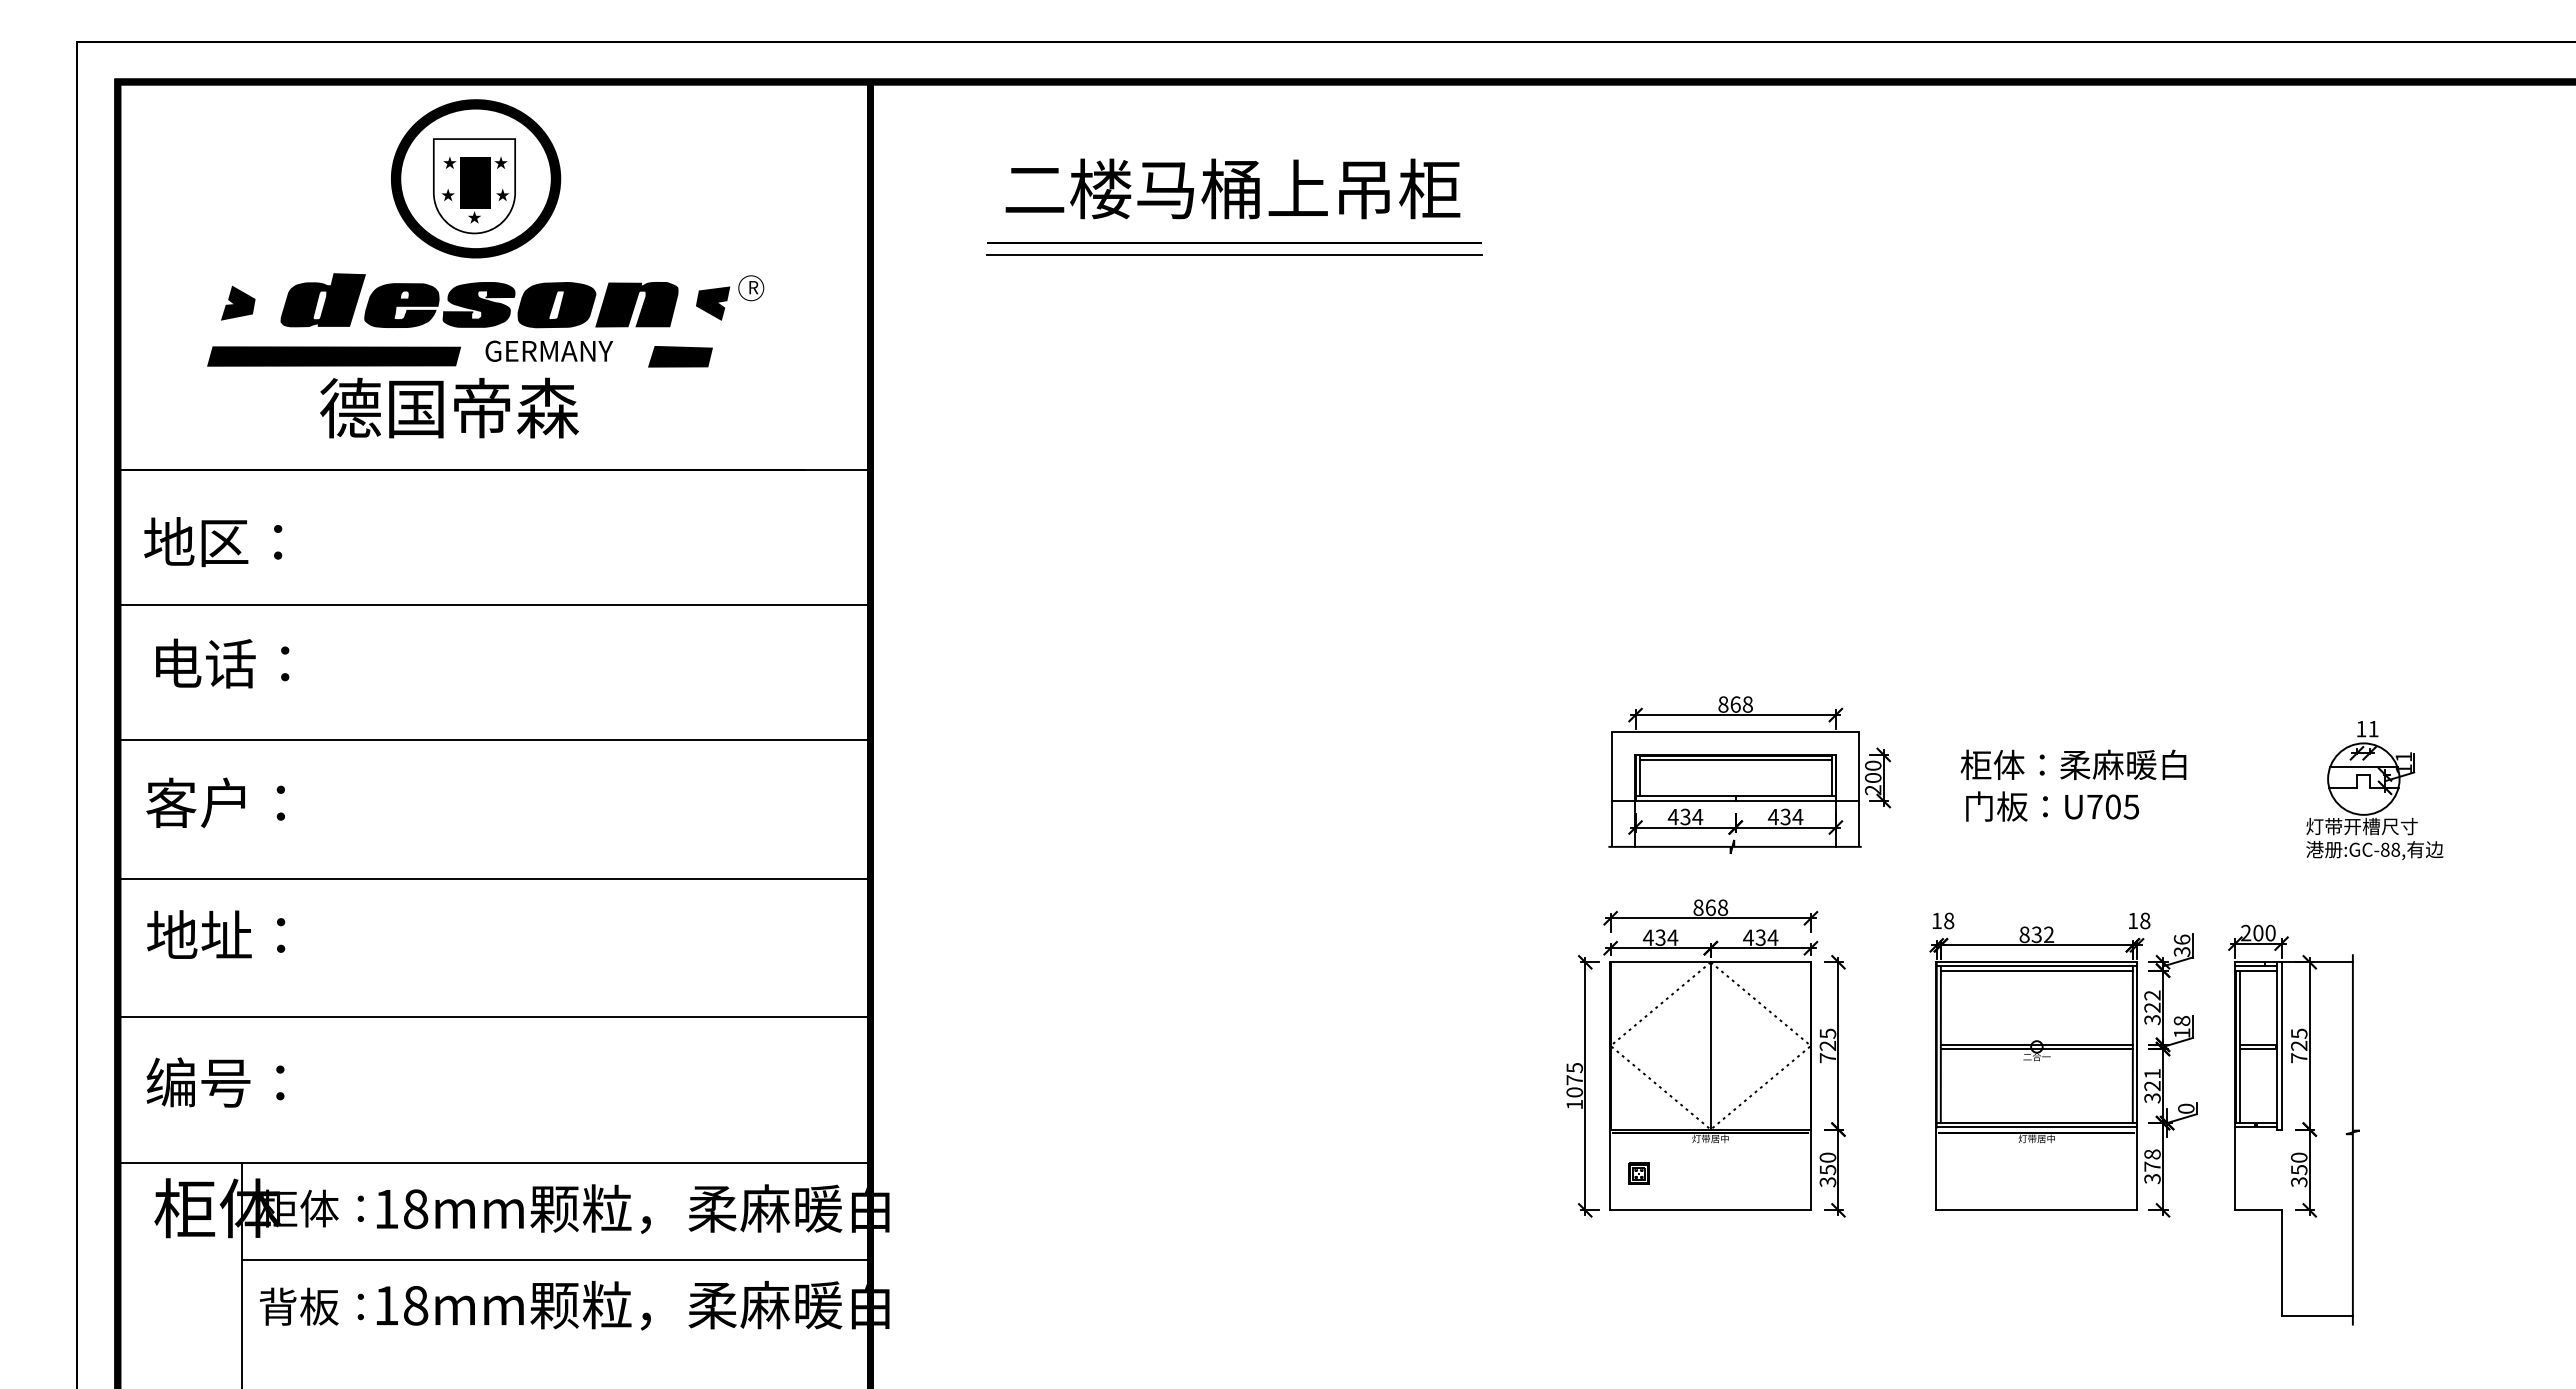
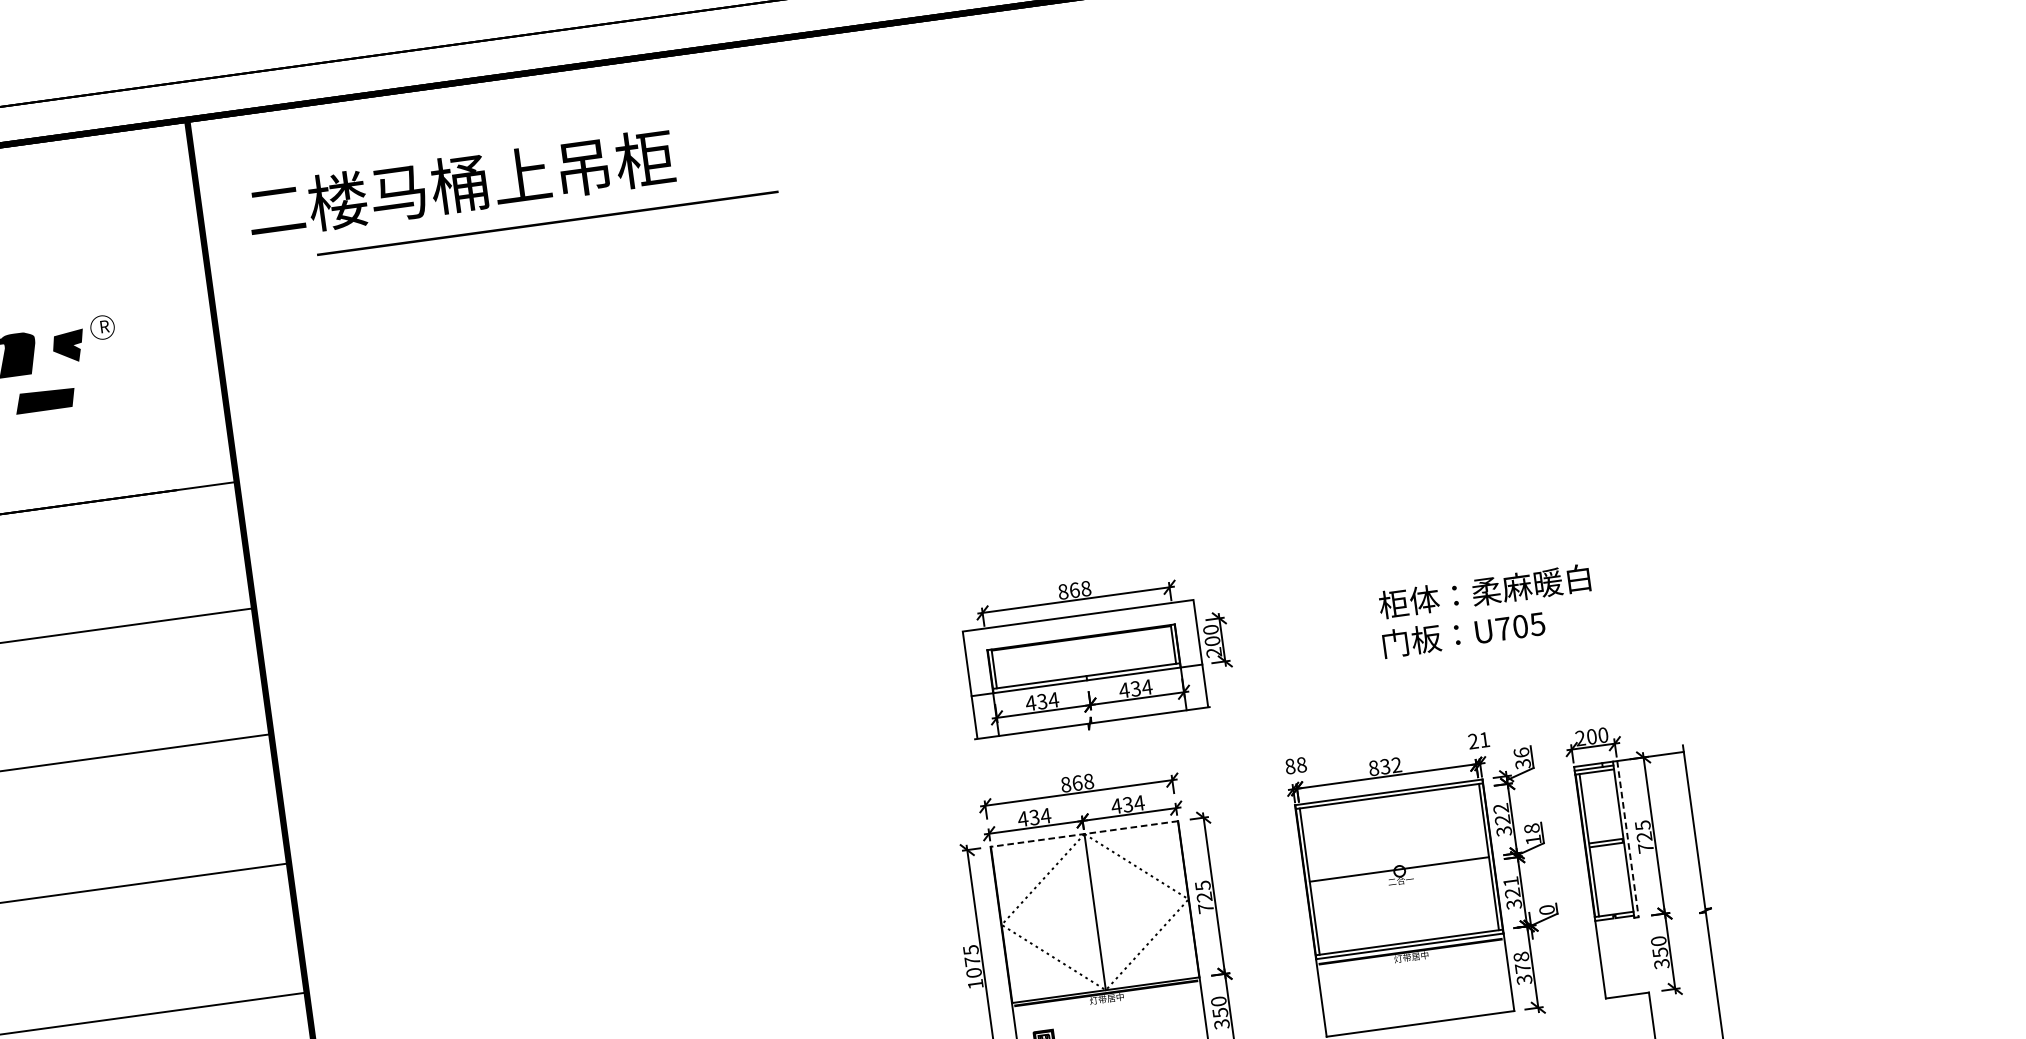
text: (1232, 188) -> (460, 183), moved
line: (1234, 254) -> (549, 234), removed
line: (1735, 760) -> (1081, 642), removed
text: (2073, 764) -> (1484, 591), moved
part: (2374, 790) -> (1682, 588), removed
text: (2052, 806) -> (1463, 633), moved
text: (1937, 920) -> (1290, 766), 18 -> 88
text: (2139, 920) -> (1479, 740), 18 -> 21
line: (1710, 962) -> (1084, 834), solid -> dashed
line: (2036, 970) -> (1389, 800), removed
line: (2281, 1045) -> (1627, 838), solid -> dashed
line: (2036, 1049) -> (1399, 873), removed

